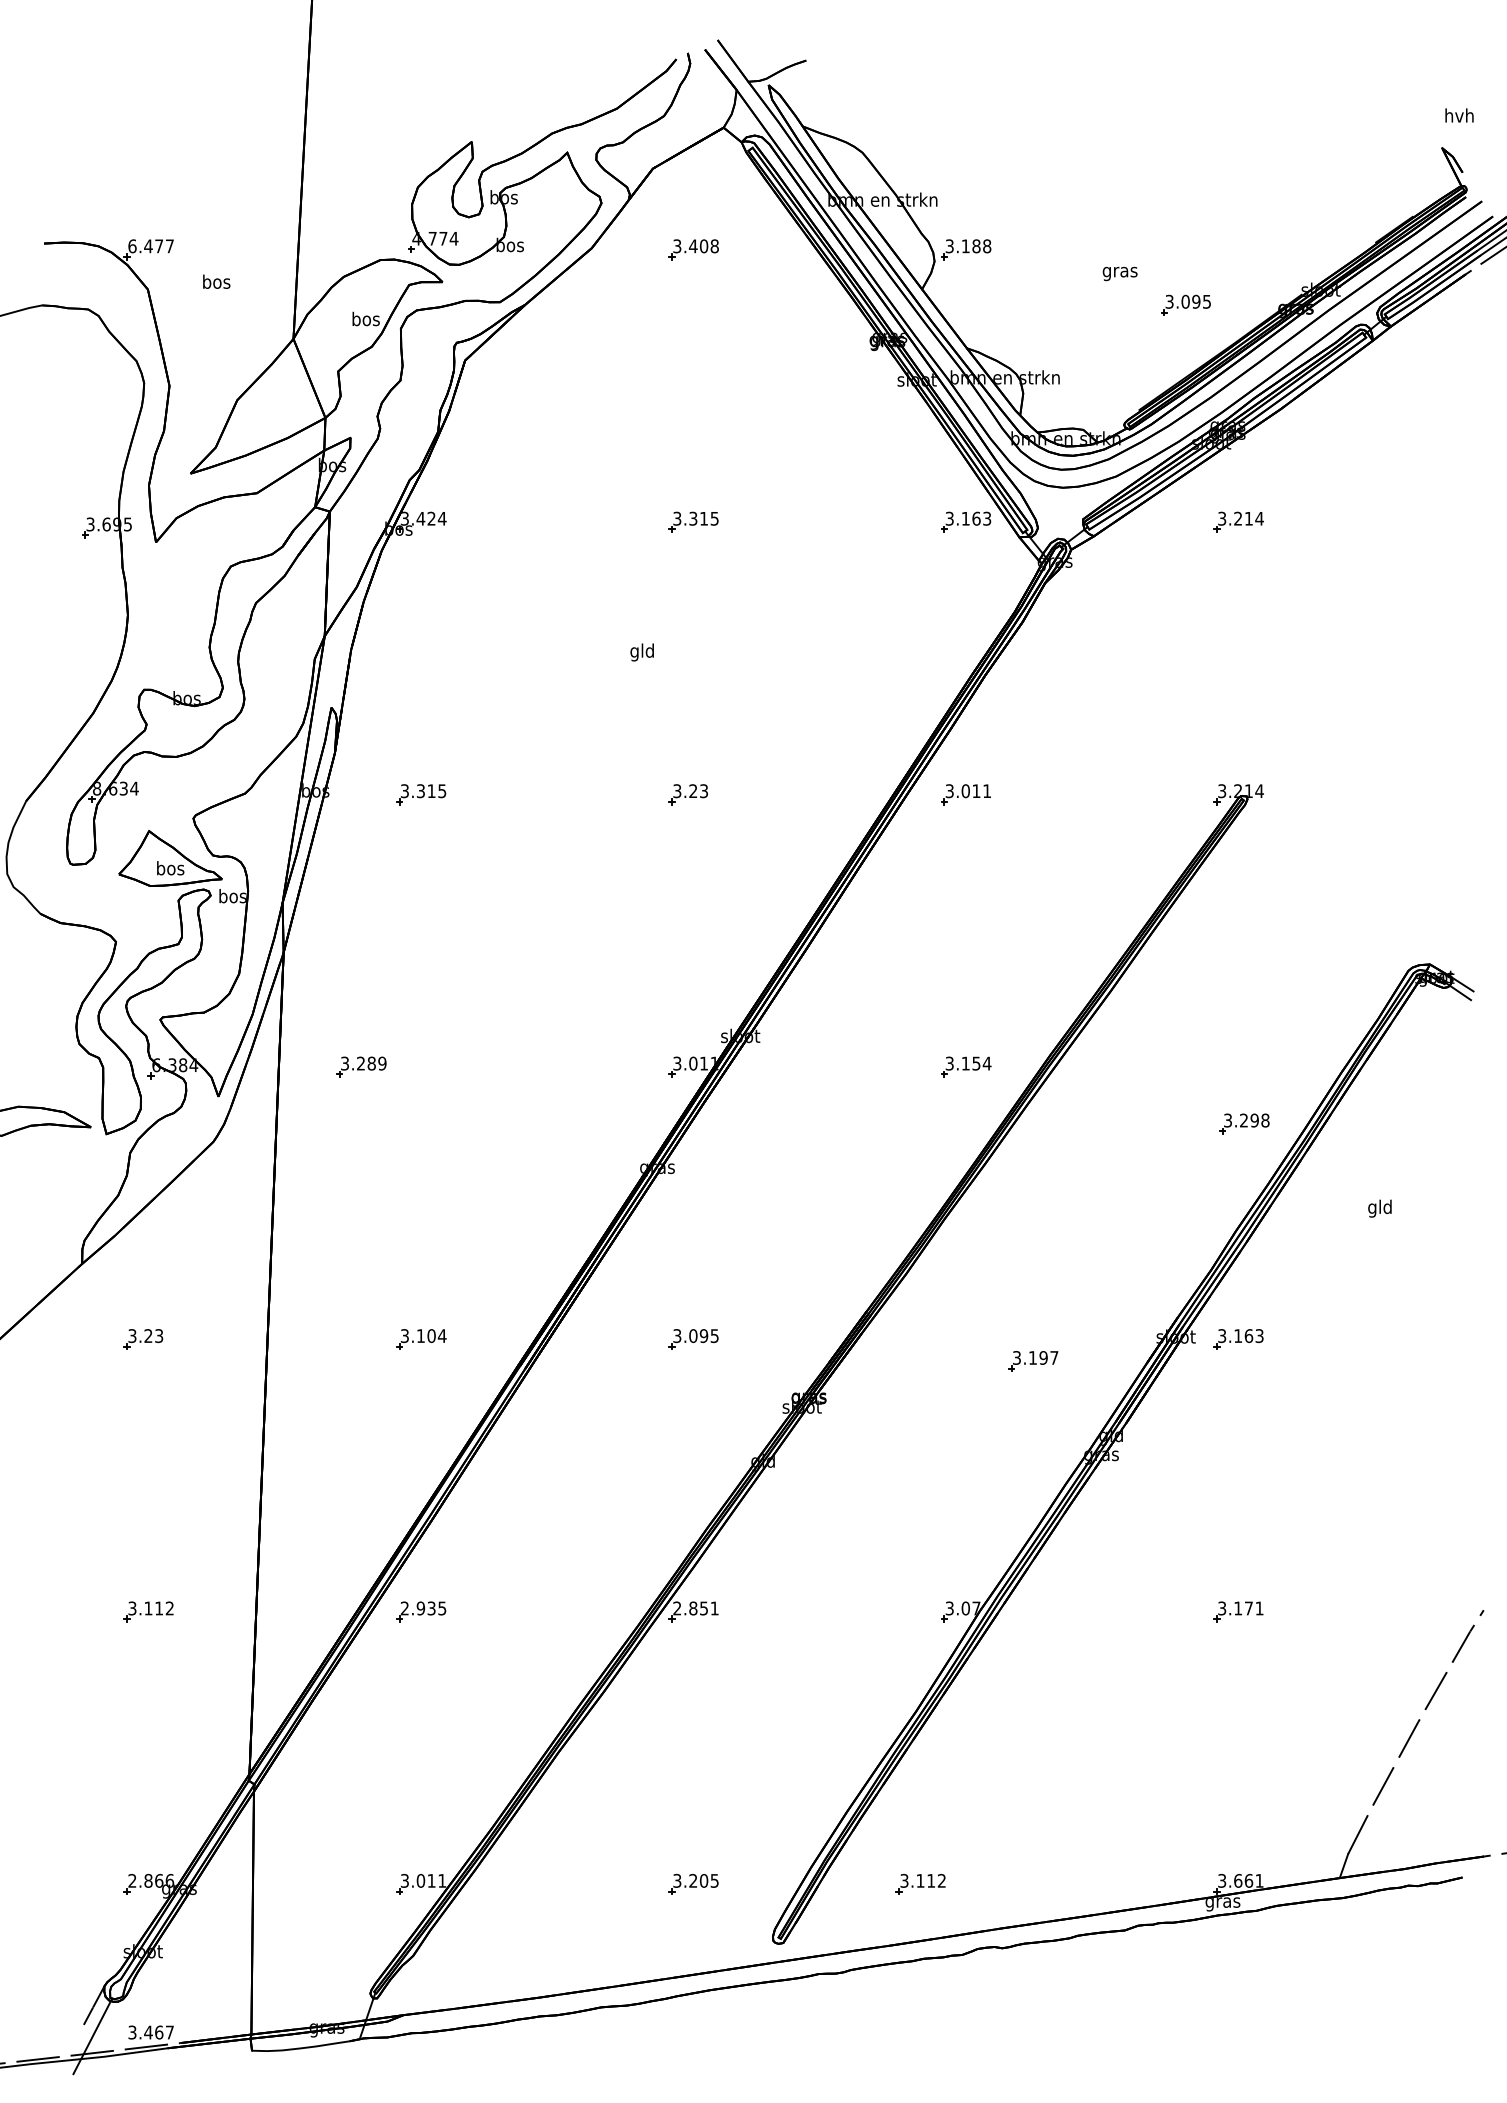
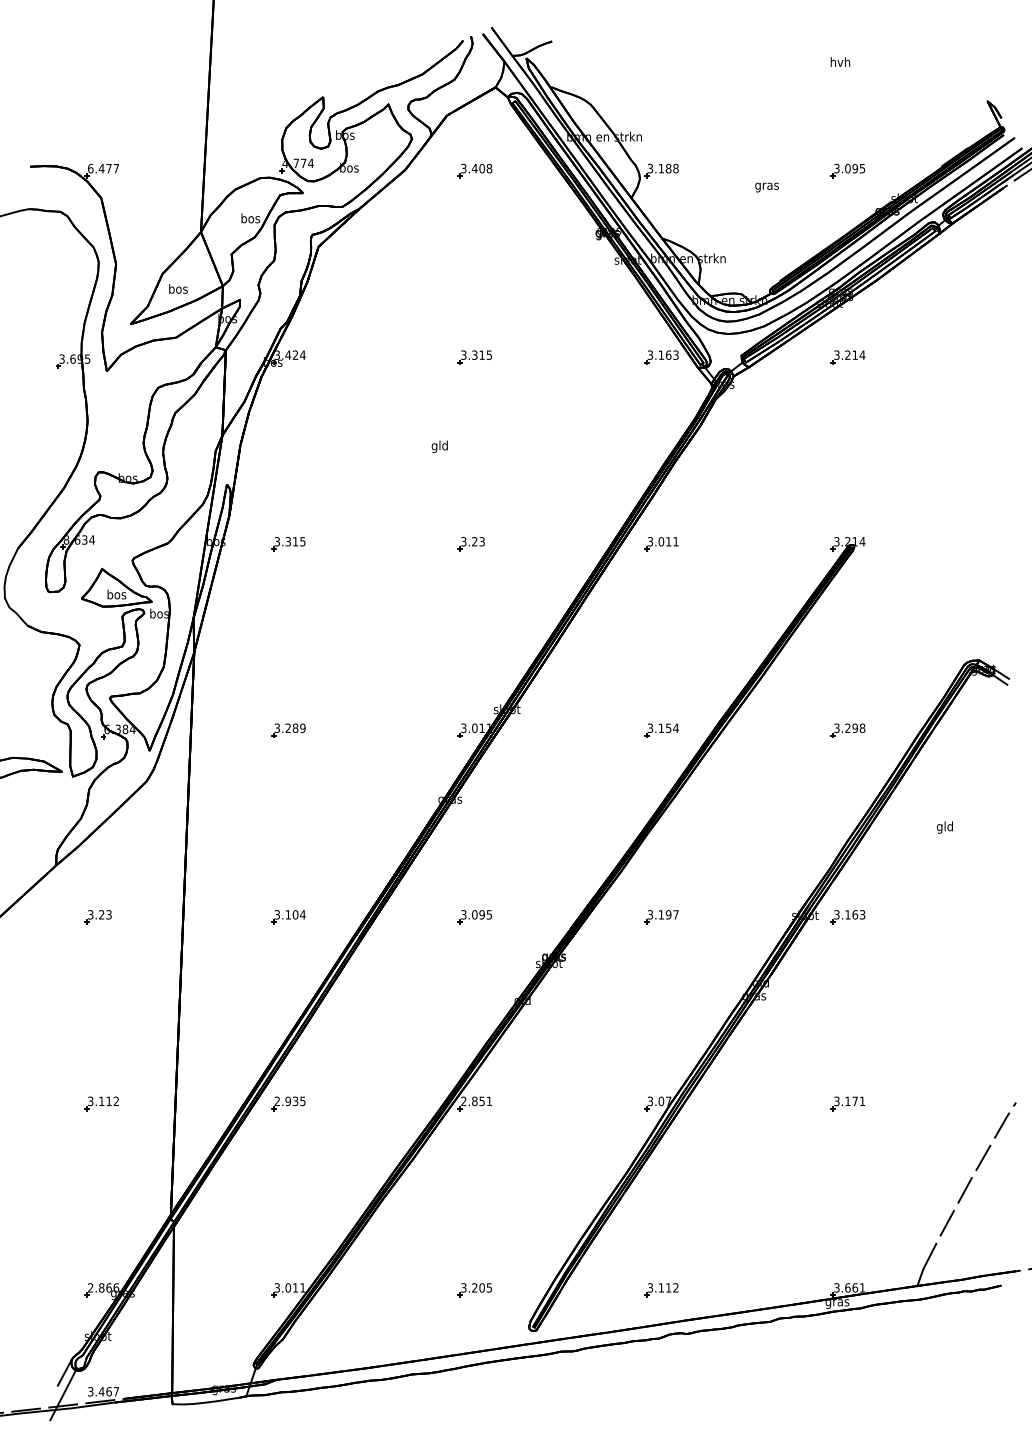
text: (1459, 114) -> (840, 61), moved
text: (216, 281) -> (178, 288), moved
part: (1185, 304) -> (847, 170), moved
part: (361, 1066) -> (288, 730), moved
part: (1243, 1123) -> (847, 730), moved
part: (1033, 1361) -> (661, 917), moved
part: (920, 1884) -> (661, 1290), moved

